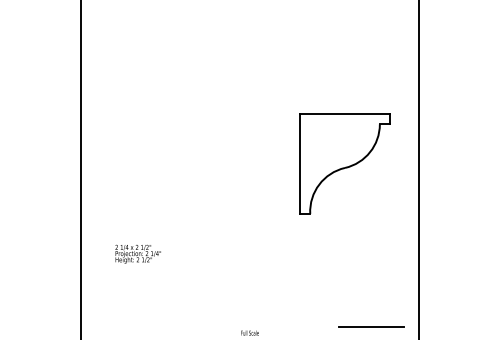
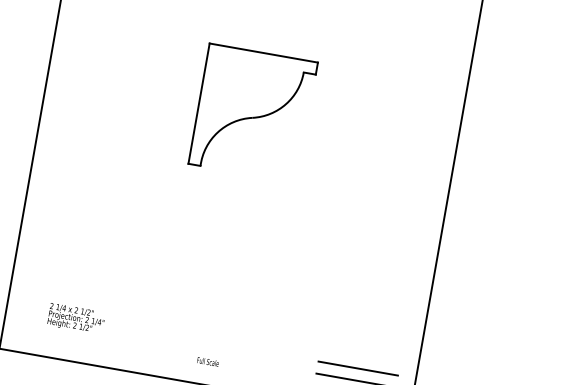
part: (344, 163) -> (252, 112), moved
text: (137, 253) -> (75, 317), moved
line: (371, 317) -> (358, 368), added

